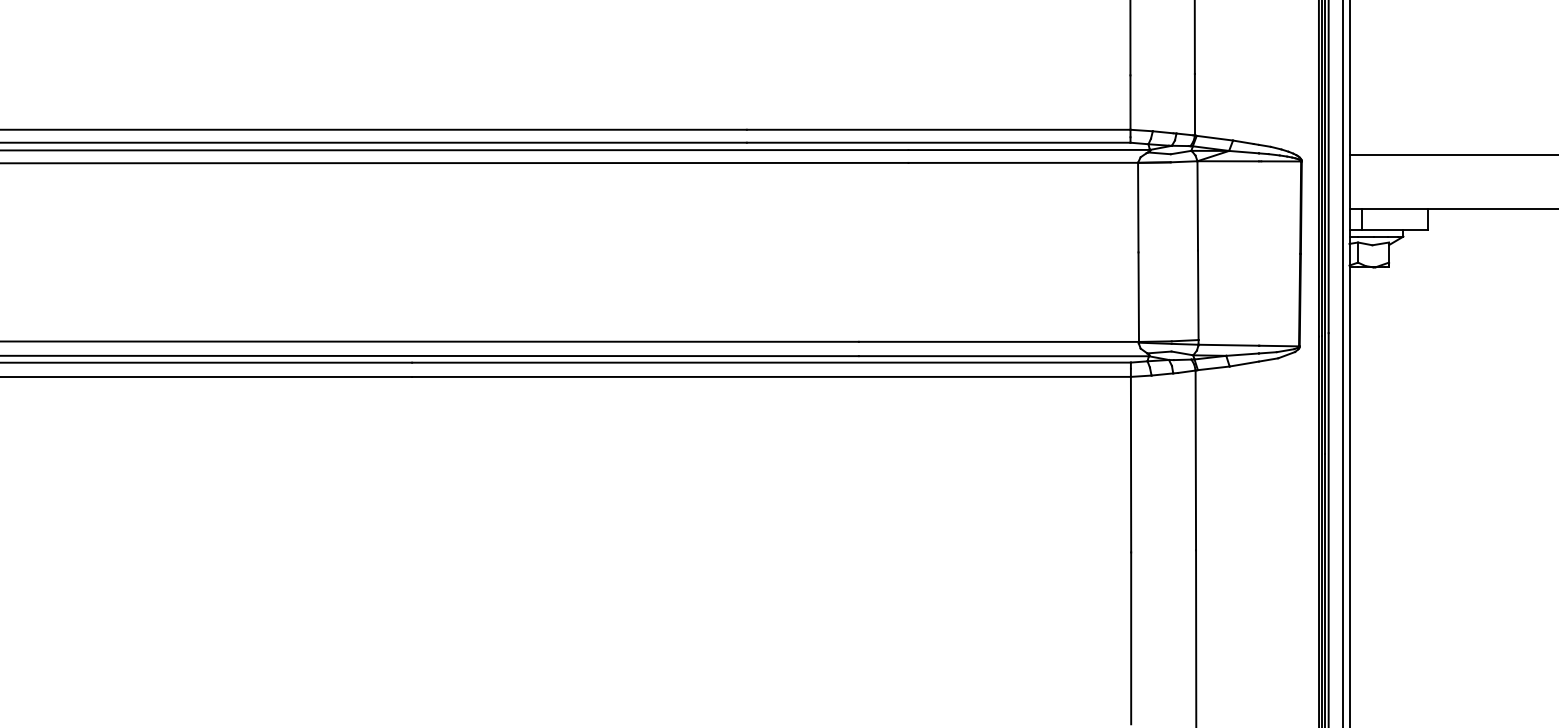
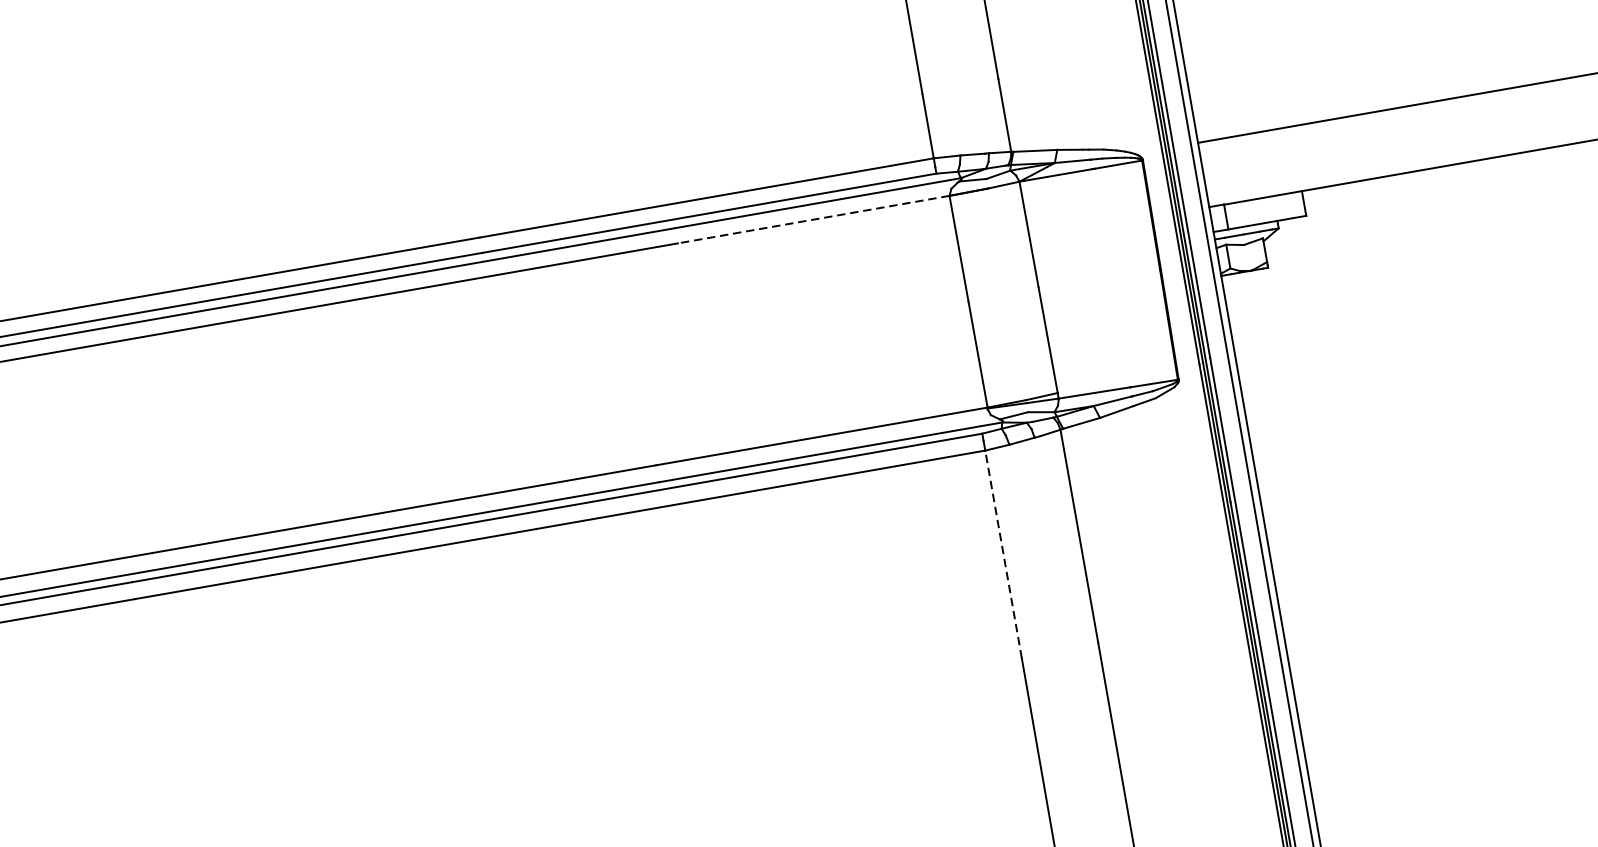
line: (1023, 162) -> (813, 219), solid -> dashed
line: (1131, 464) -> (1004, 554), solid -> dashed

